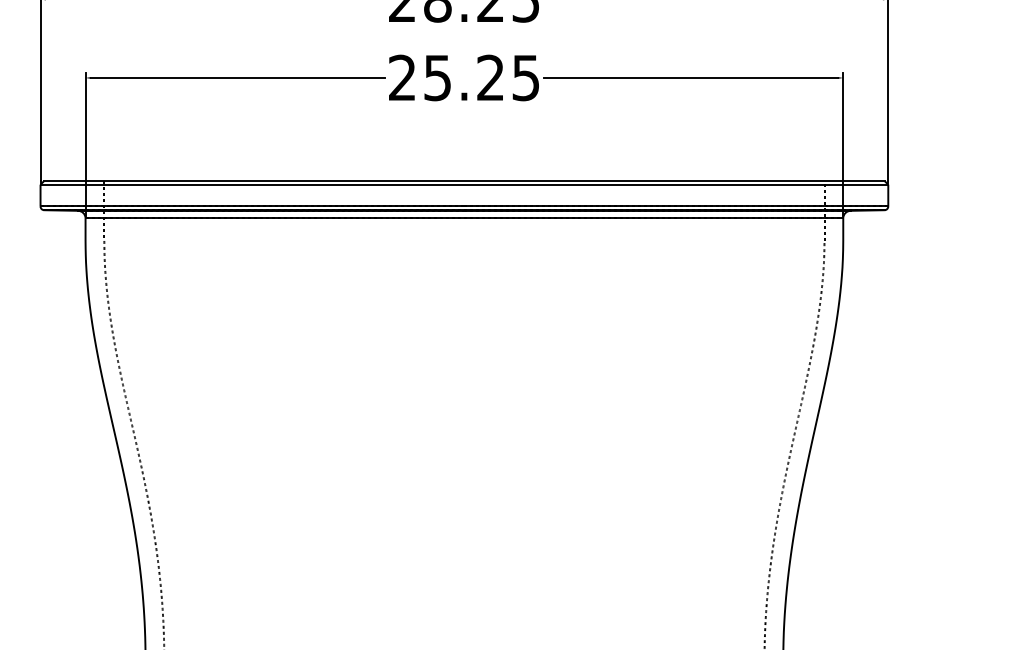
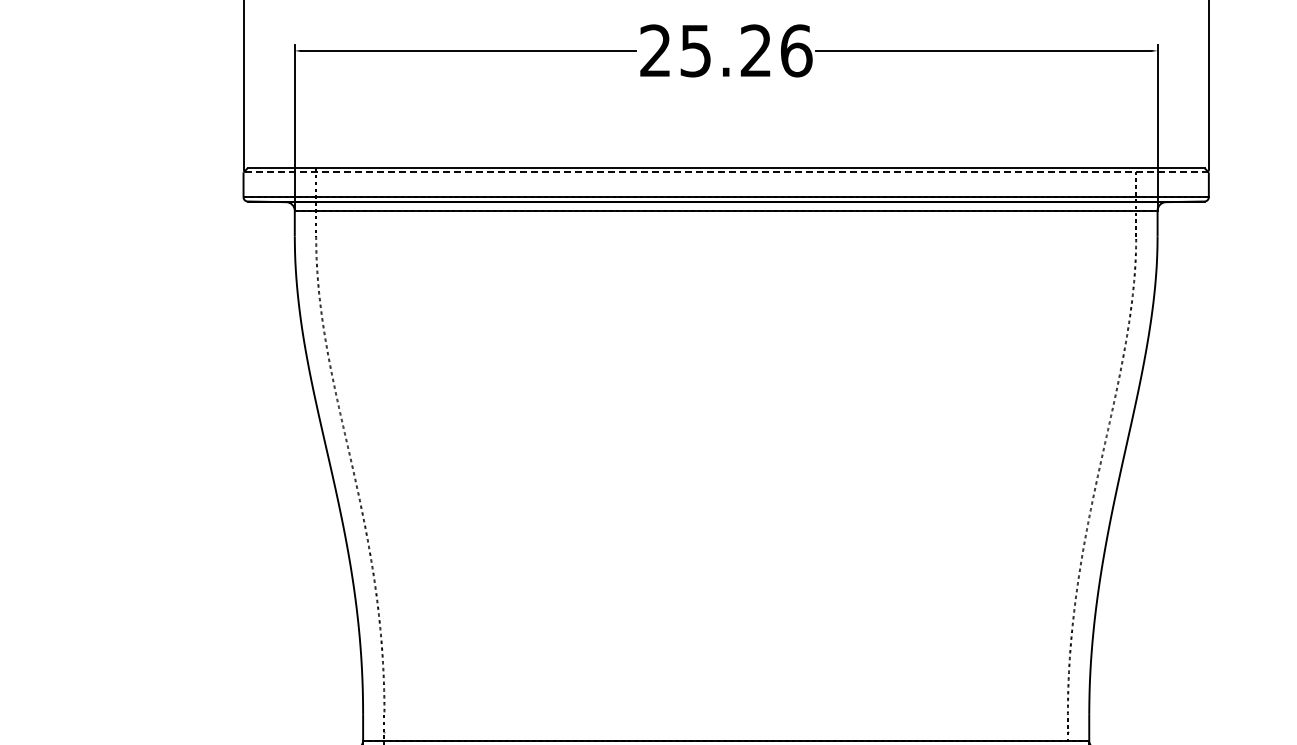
text: (526, 77) -> (796, 50), 25.25 -> 25.26
line: (464, 184) -> (726, 172), solid -> dashed

